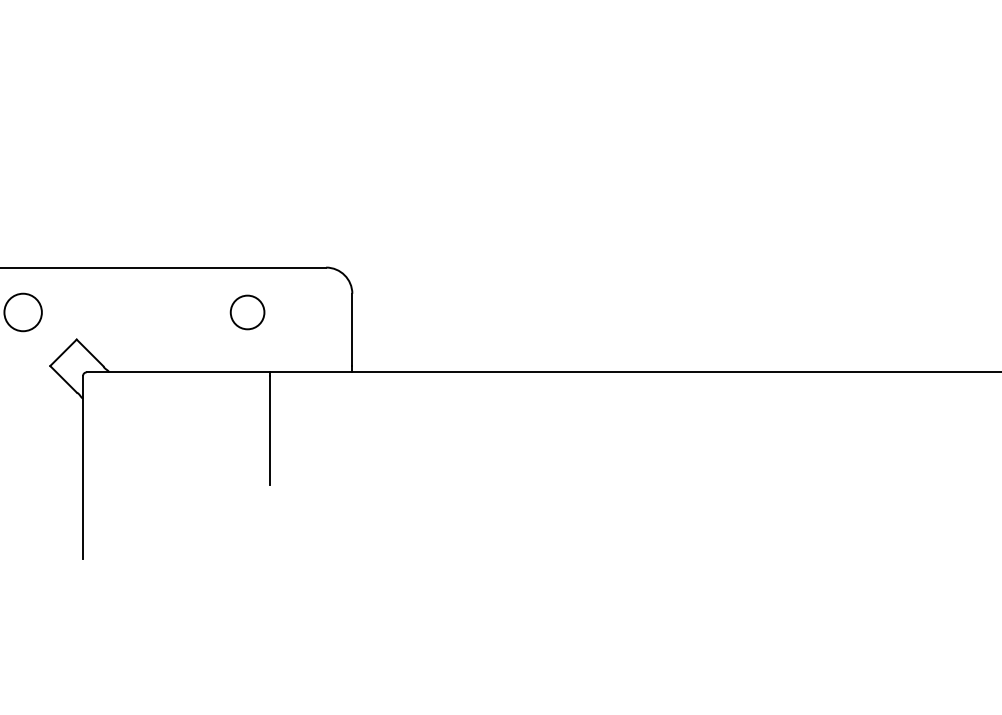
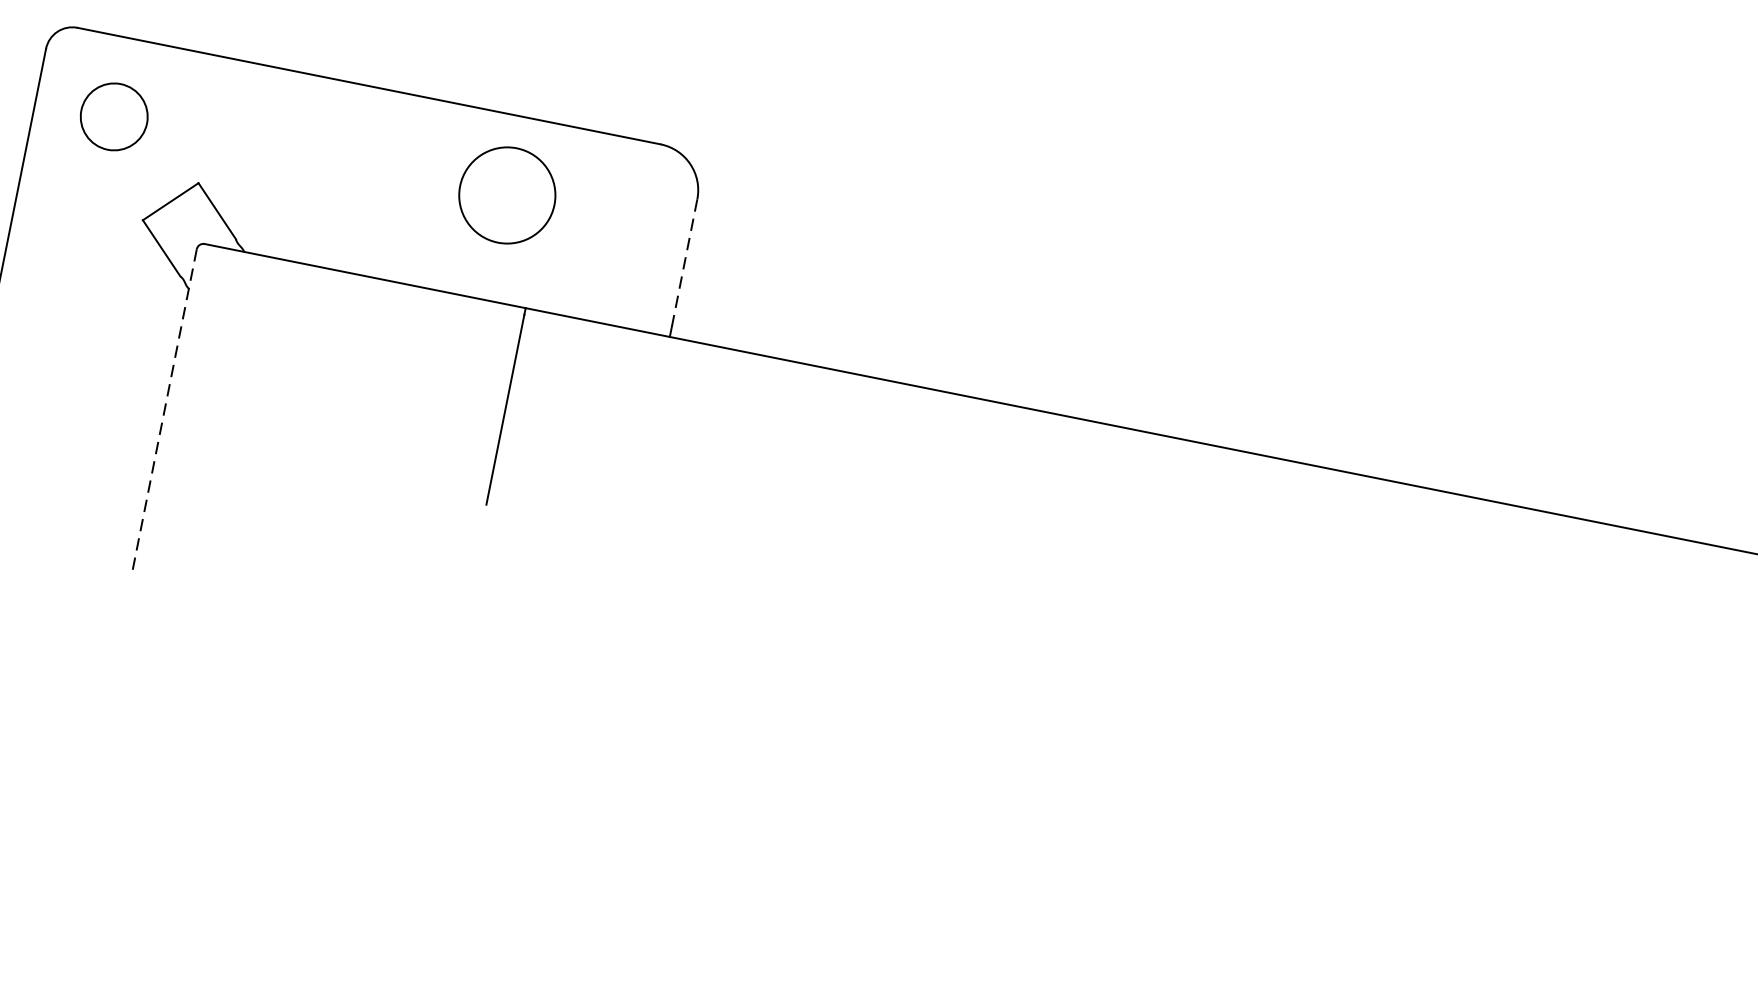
circle: (247, 312) -> (507, 195), size x1.6
line: (352, 330) -> (684, 263), solid -> dashed
line: (83, 467) -> (165, 409), solid -> dashed

